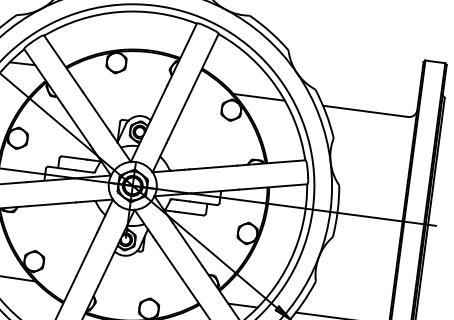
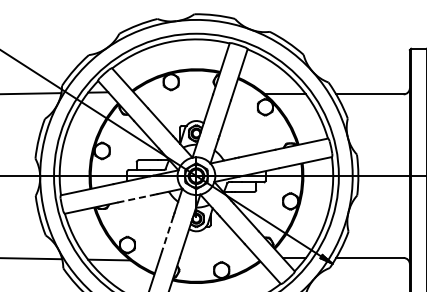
line: (52, 203) -> (135, 198), solid -> dashed
line: (86, 254) -> (167, 234), solid -> dashed

